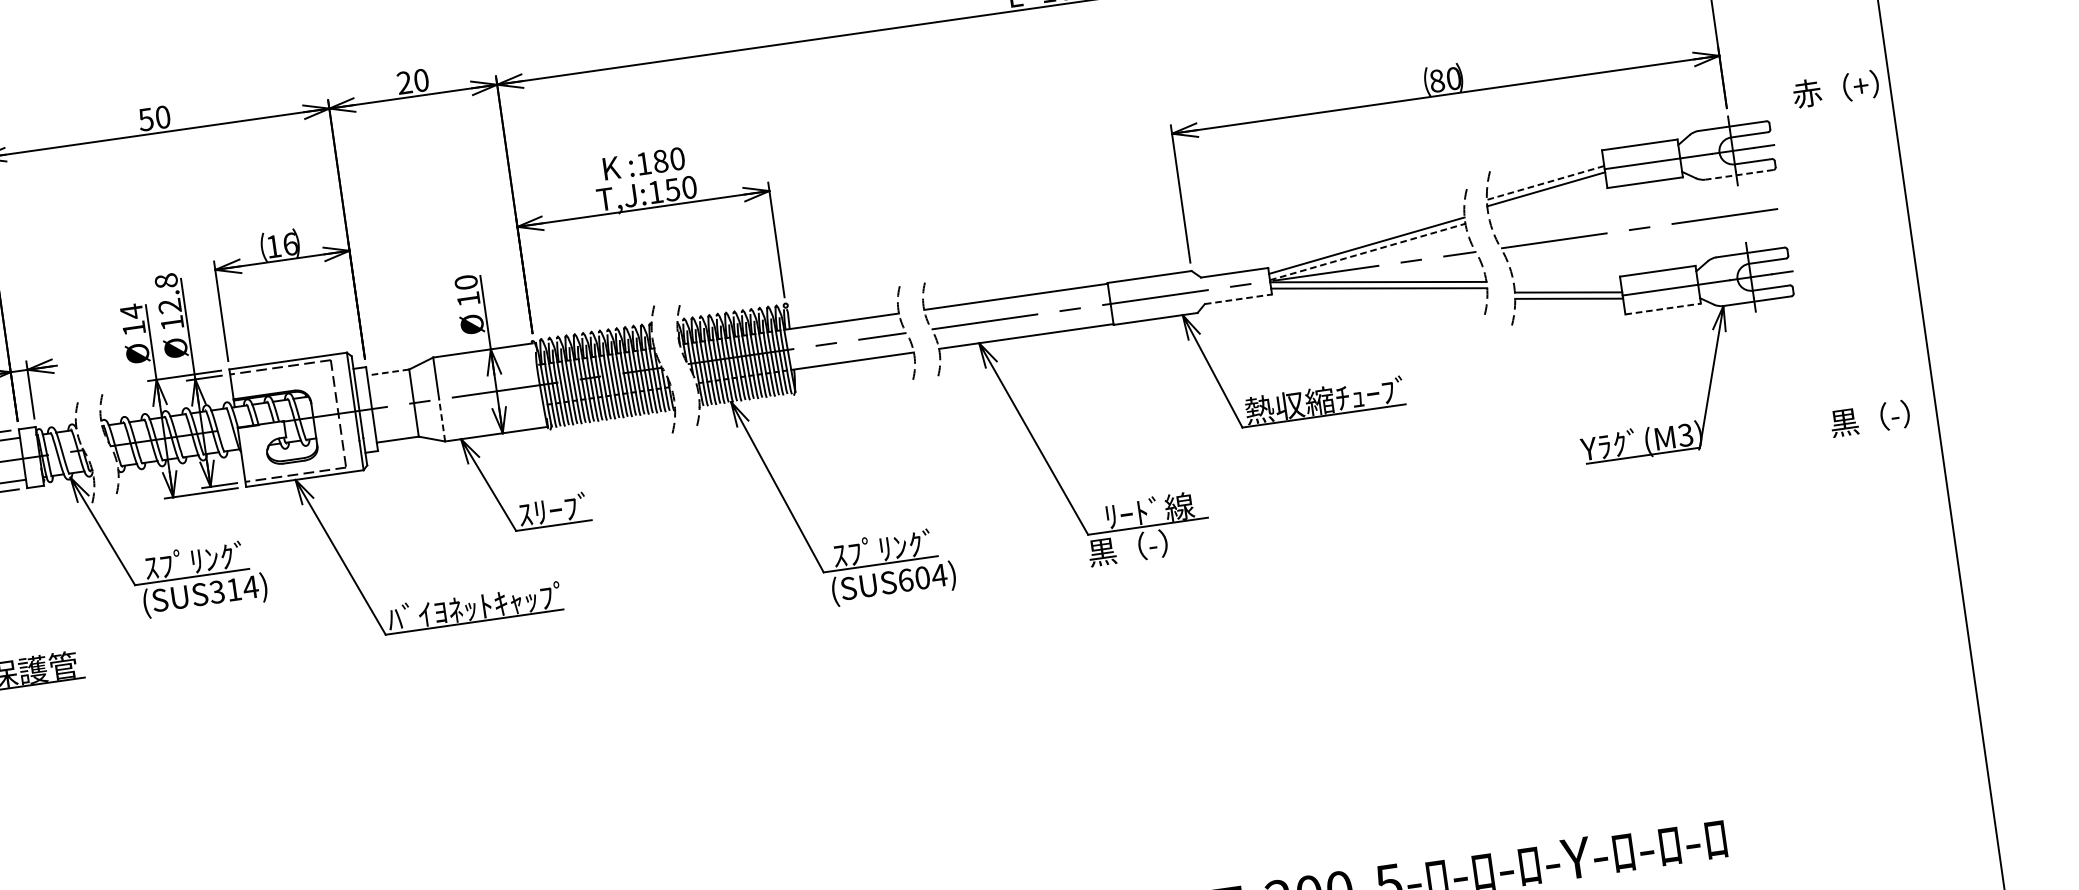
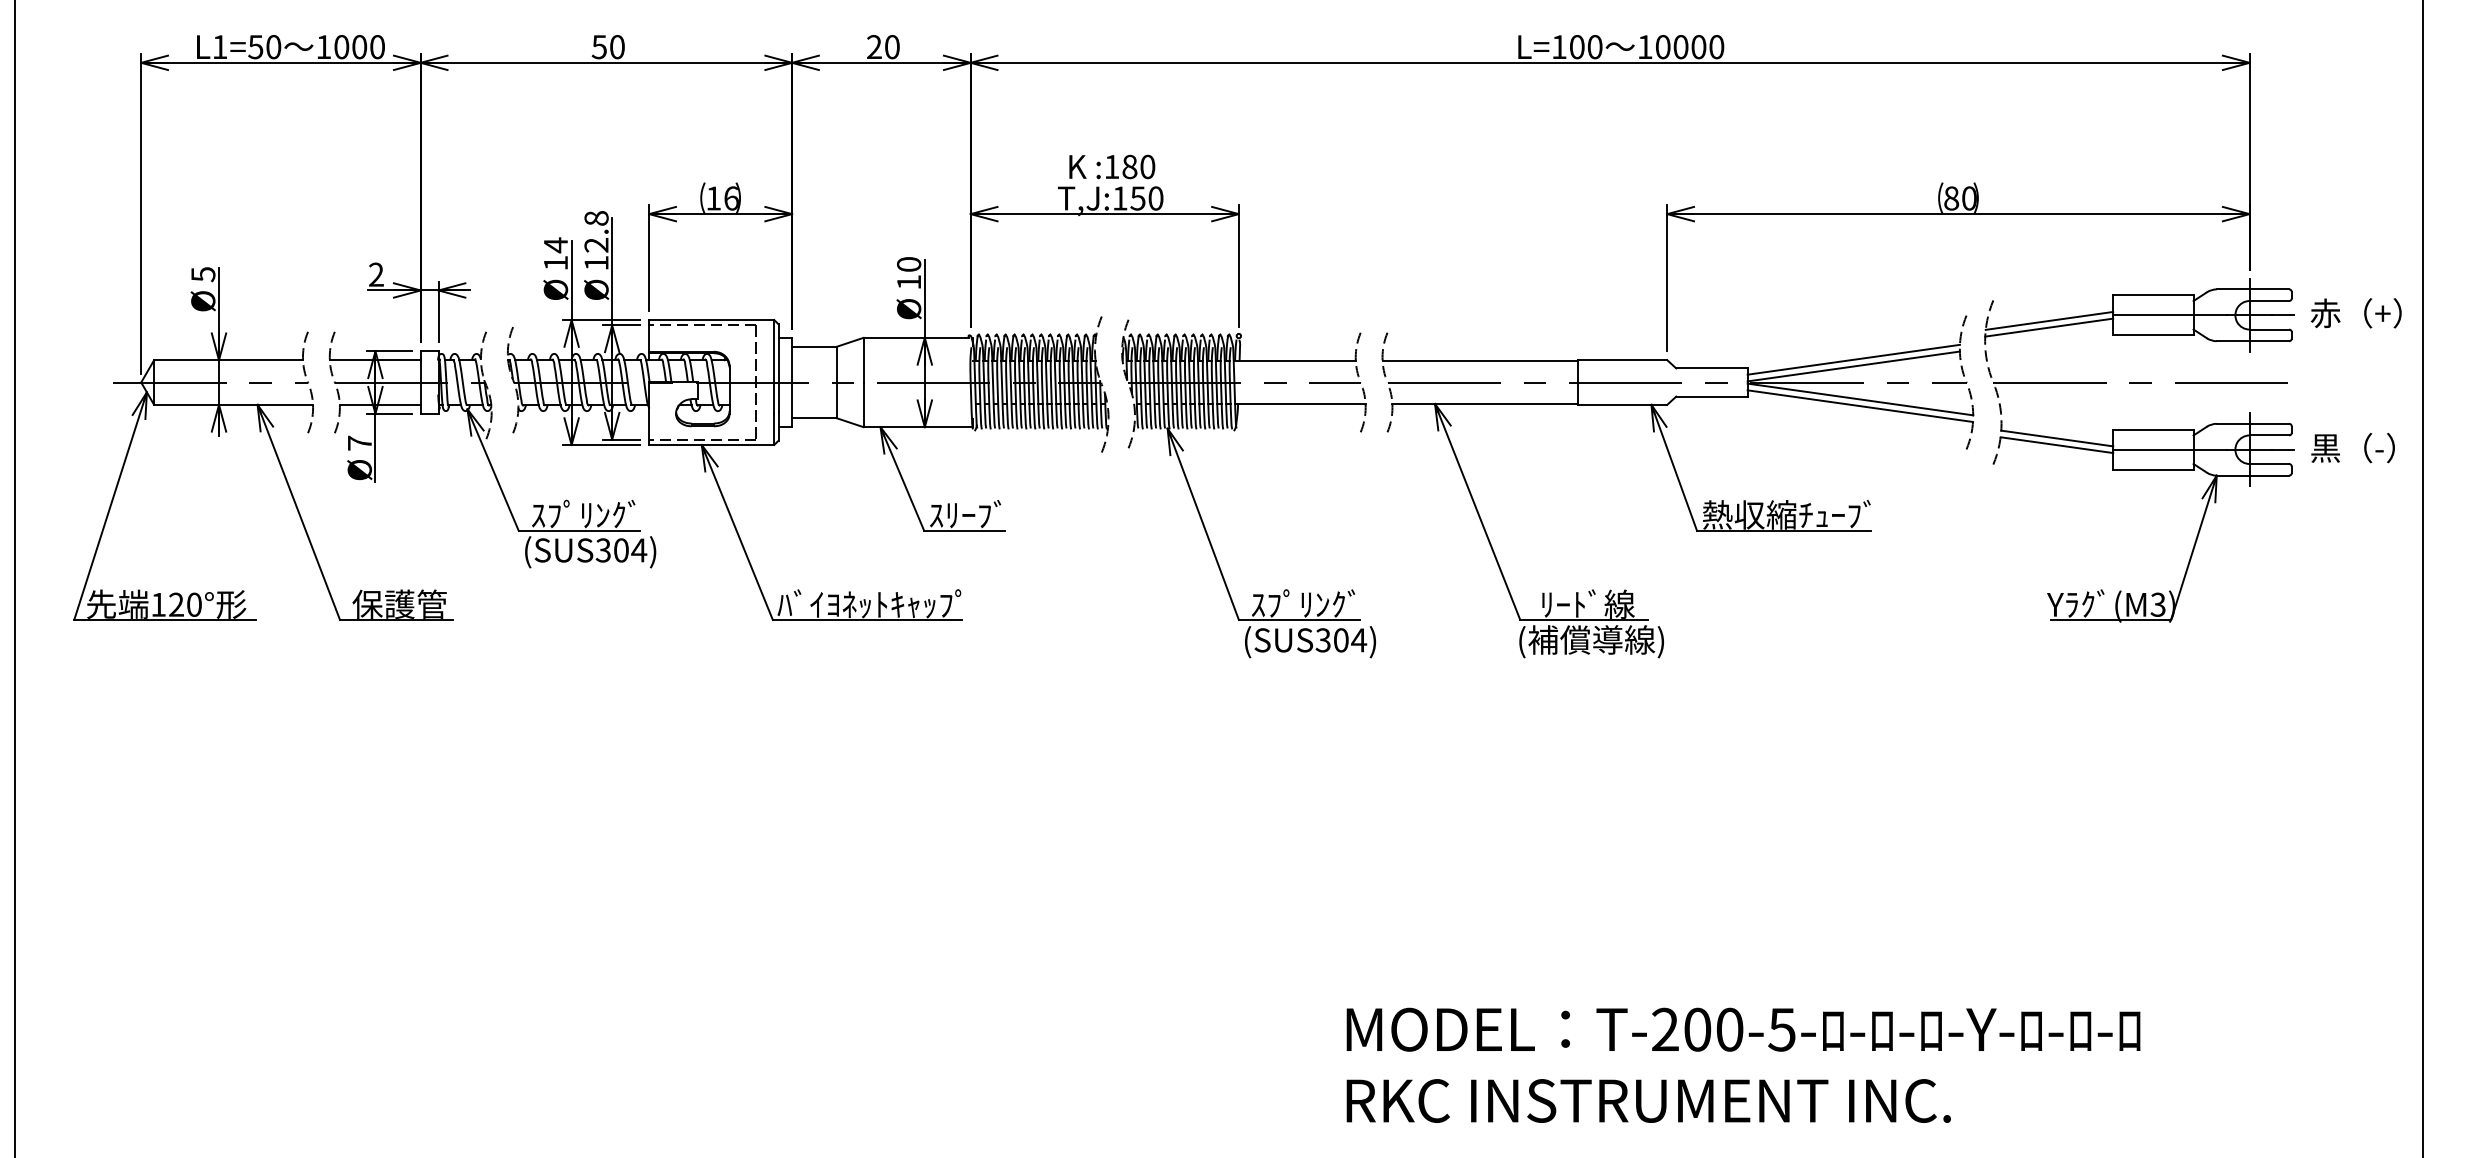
text: (1835, 89) -> (2355, 313), moved
line: (1739, 175) -> (2252, 341), dashed -> solid
line: (1545, 182) -> (2049, 320), dashed -> solid
line: (1368, 251) -> (1854, 366), dashed -> solid
line: (1238, 299) -> (1711, 396), dashed -> solid
line: (1663, 308) -> (2153, 469), dashed -> solid
line: (387, 372) -> (813, 346), dashed -> solid
text: (1869, 419) -> (2352, 448), moved
line: (442, 420) -> (863, 404), dashed -> solid
text: (1158, 545) -> (1591, 641), 黒（-） -> (補償導線)
text: (905, 580) -> (1322, 640), (SUS604) -> (SUS304)
text: (234, 589) -> (621, 550), (SUS314) -> (SUS304)

